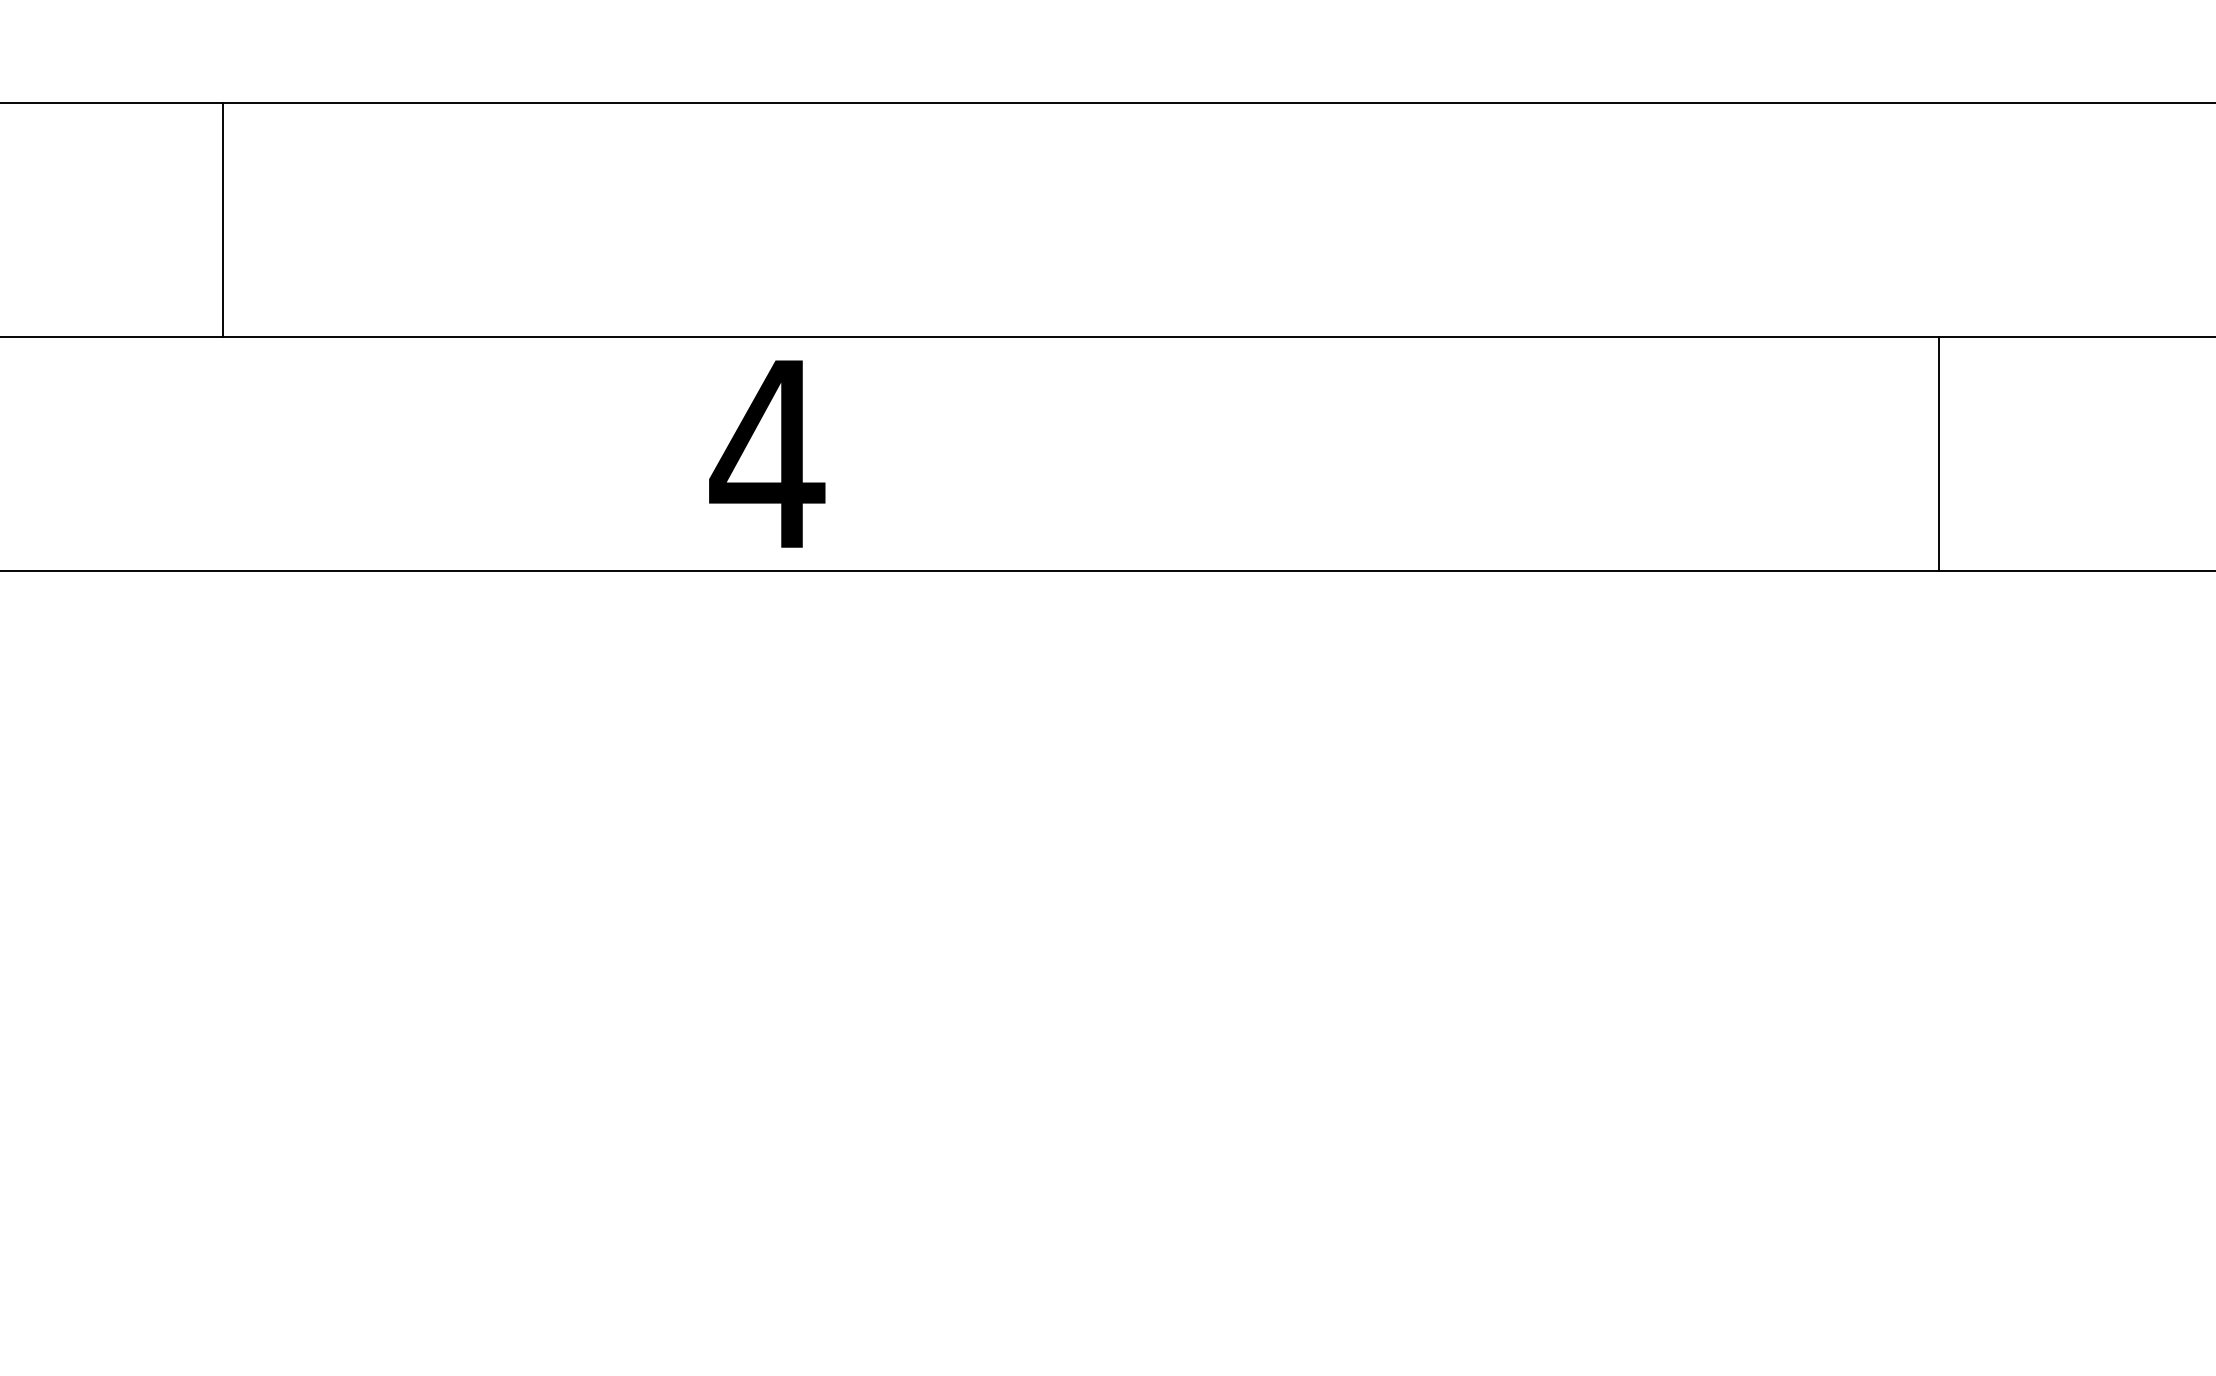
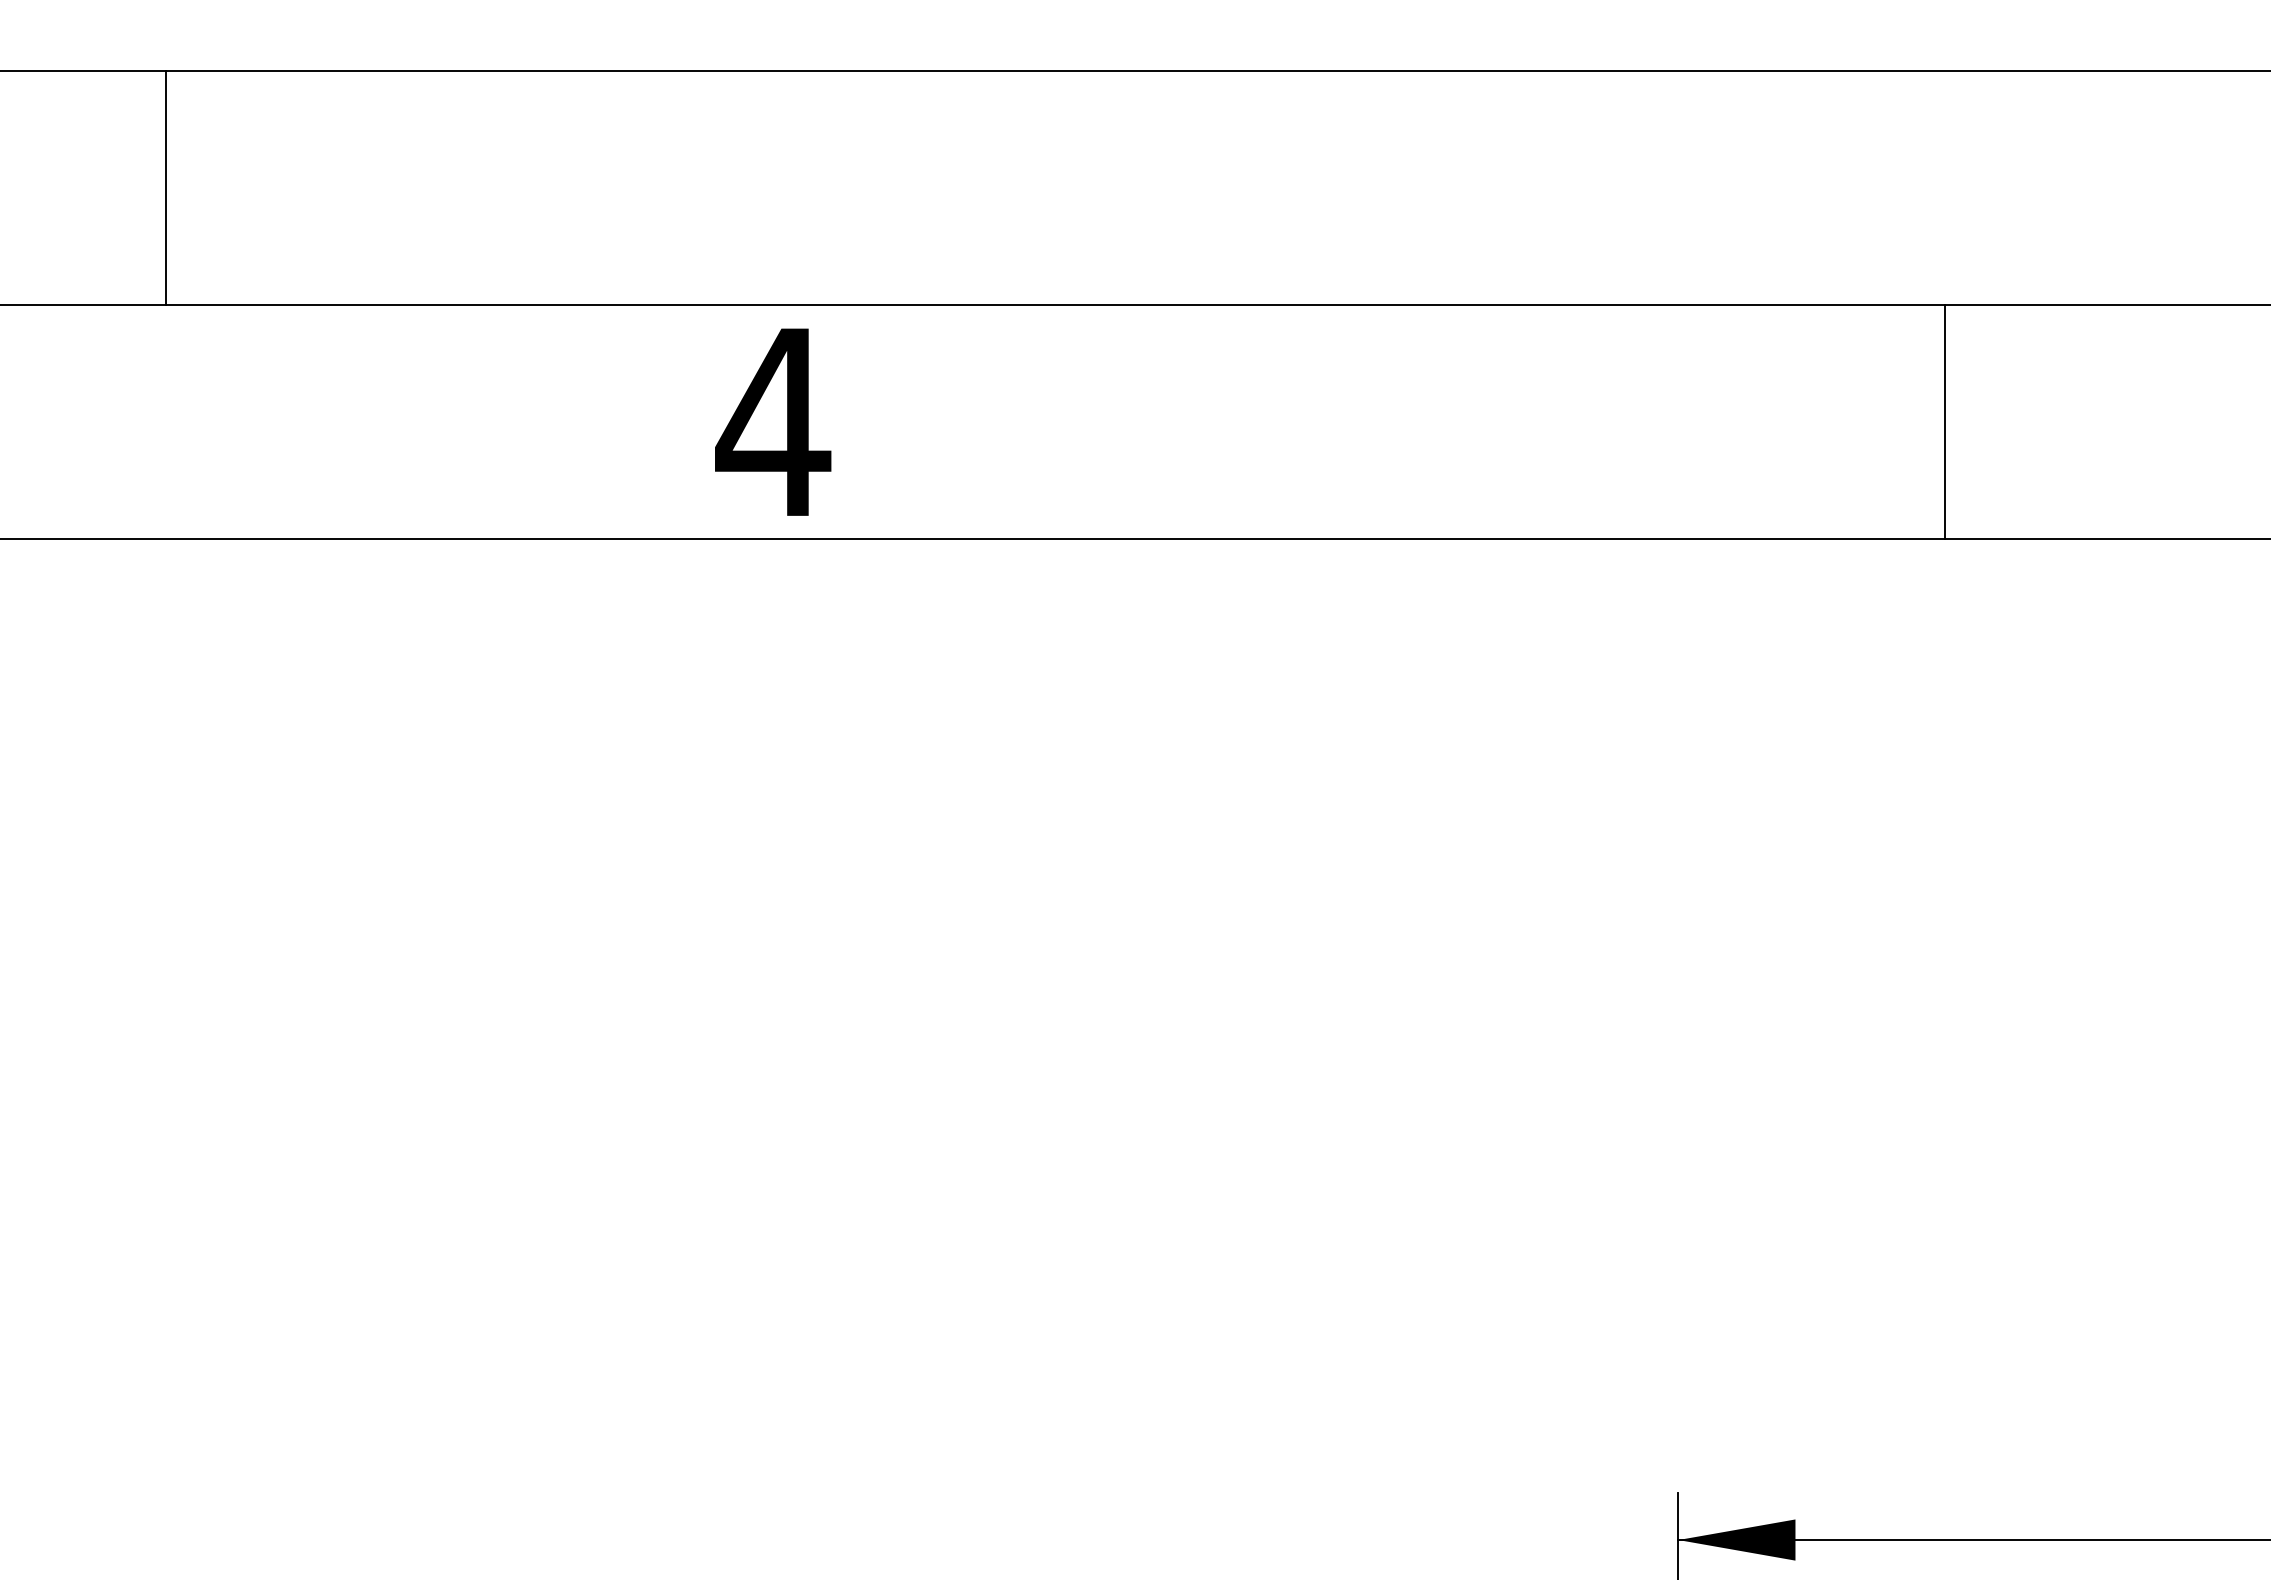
line: (223, 219) -> (166, 187), moved

